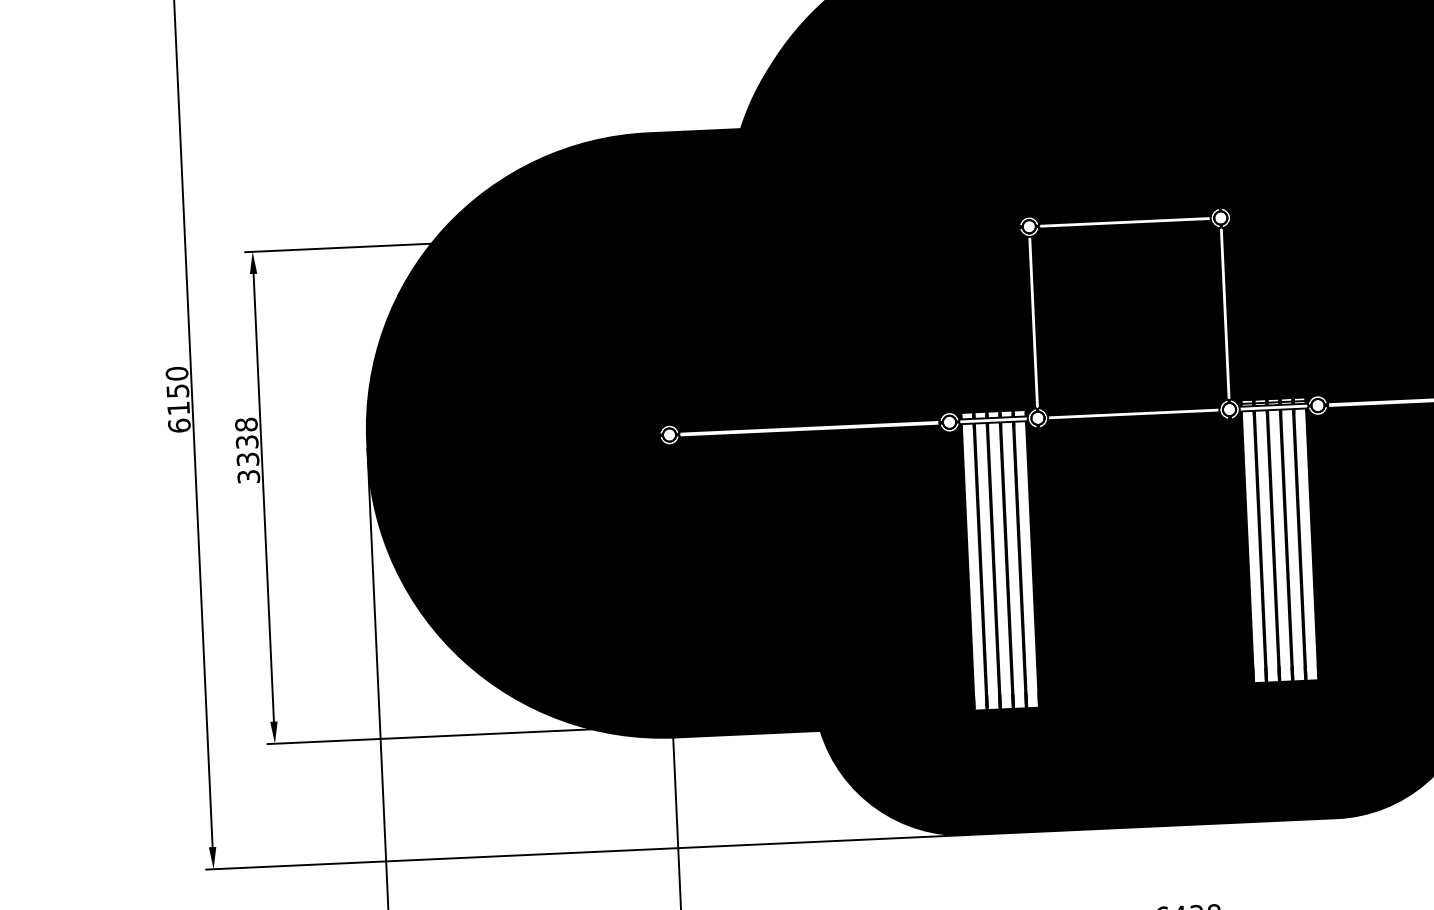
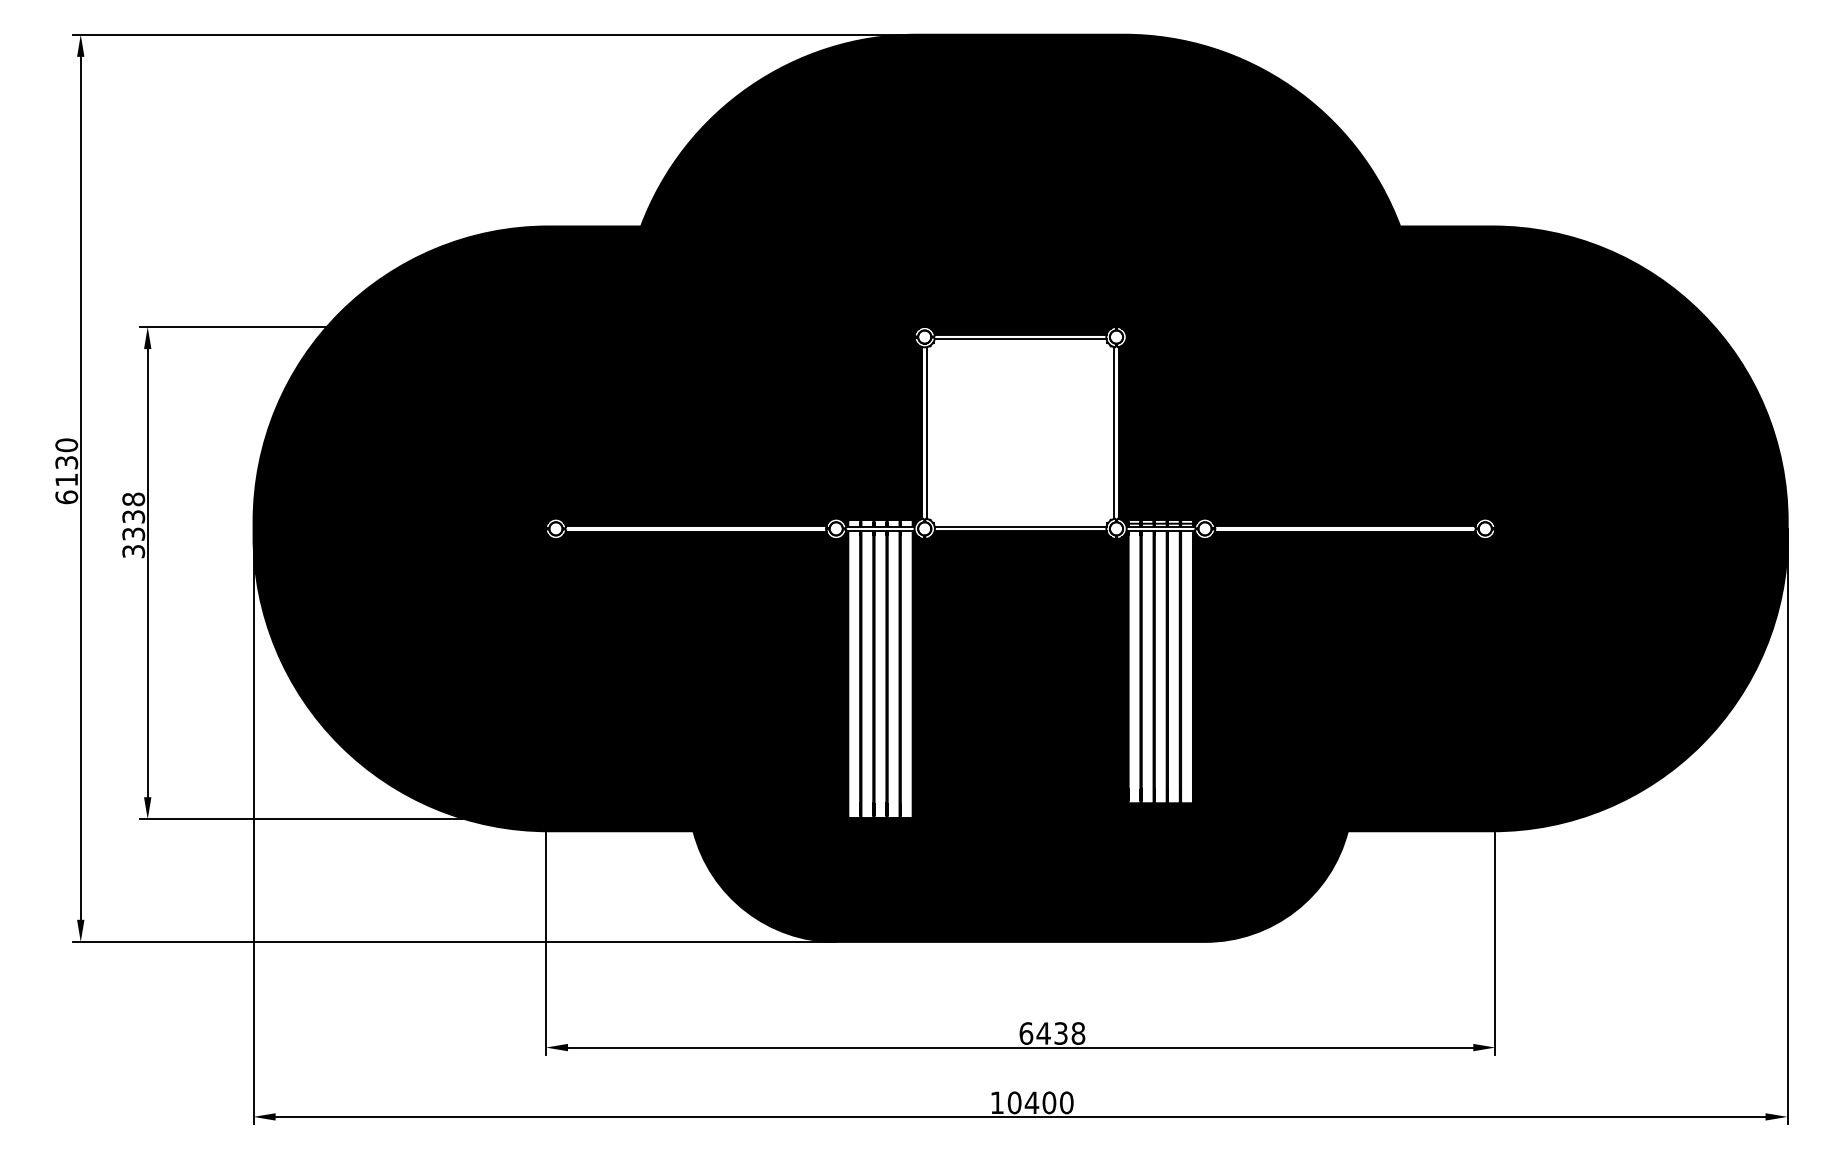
fill: (1129, 317) -> (1020, 432), removed
text: (177, 390) -> (66, 462), 6150 -> 6130

